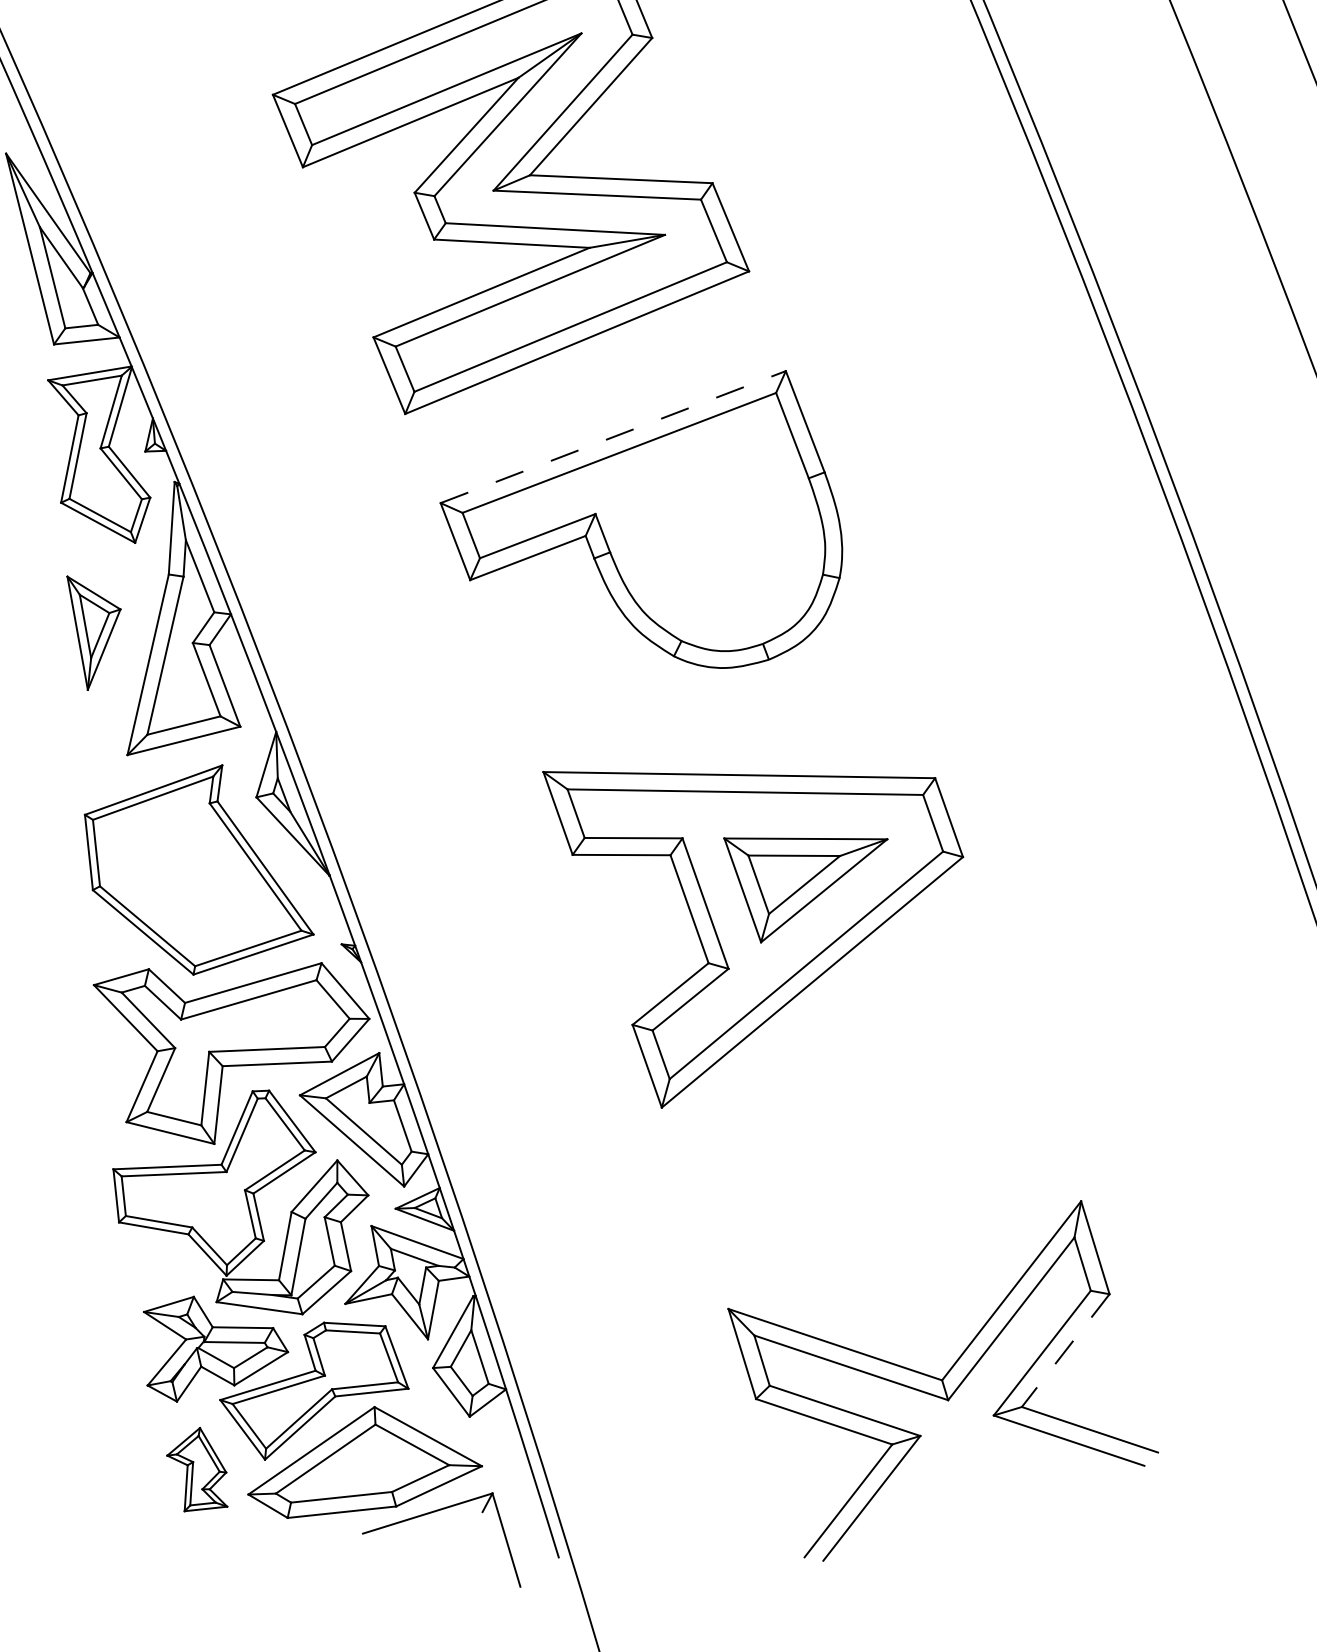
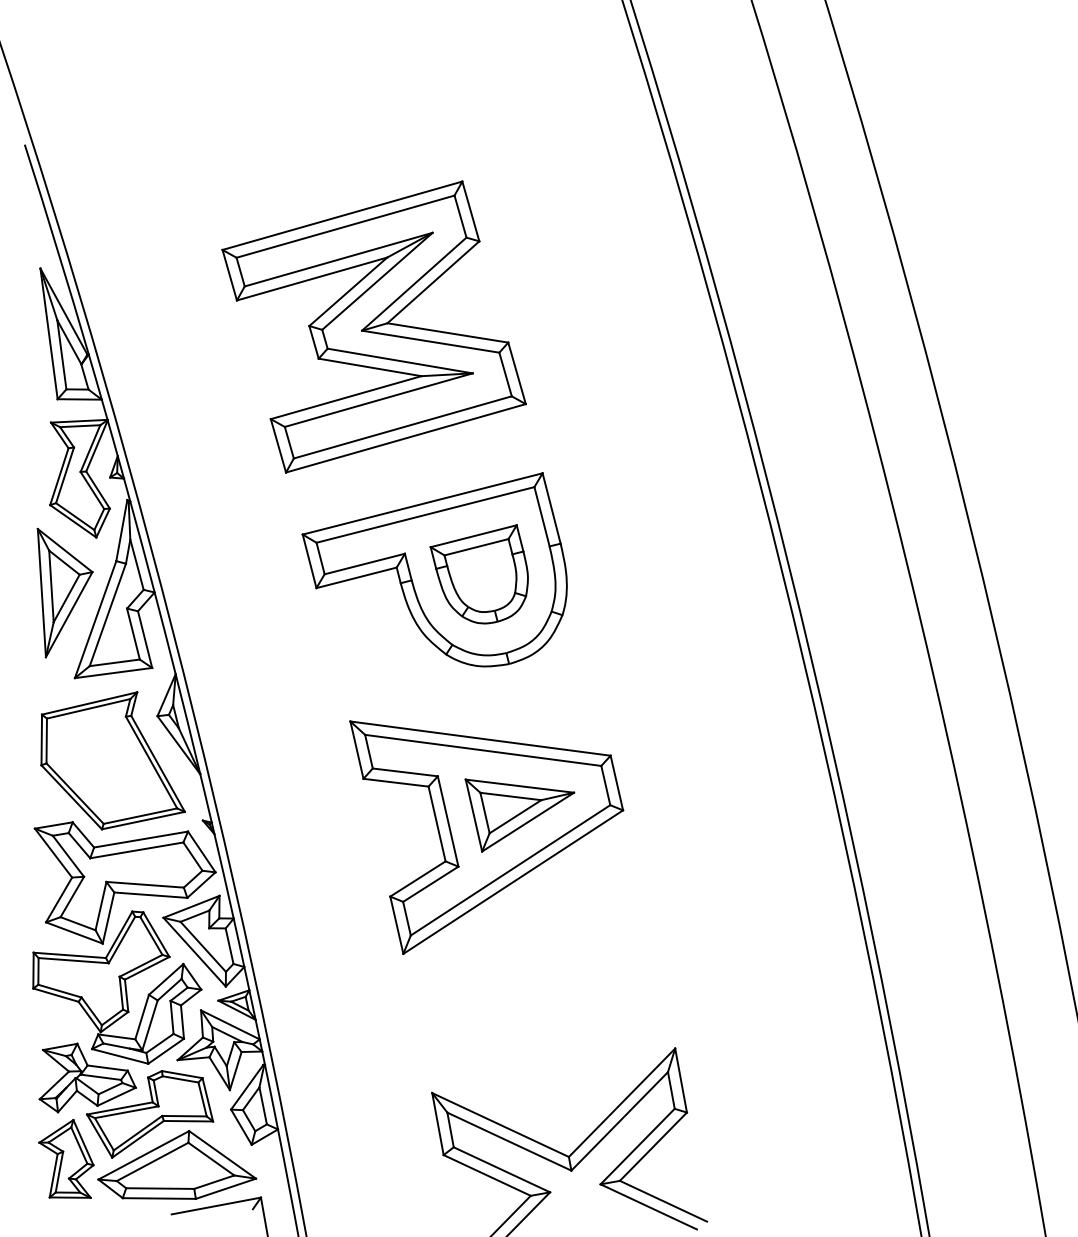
line: (612, 436) -> (422, 503), dashed -> solid
part: (708, 532) -> (478, 574), added
part: (97, 631) -> (64, 593), size x1.67
line: (1065, 1350) -> (653, 1146), dashed -> solid
part: (197, 1468) -> (66, 1158), size x1.43

